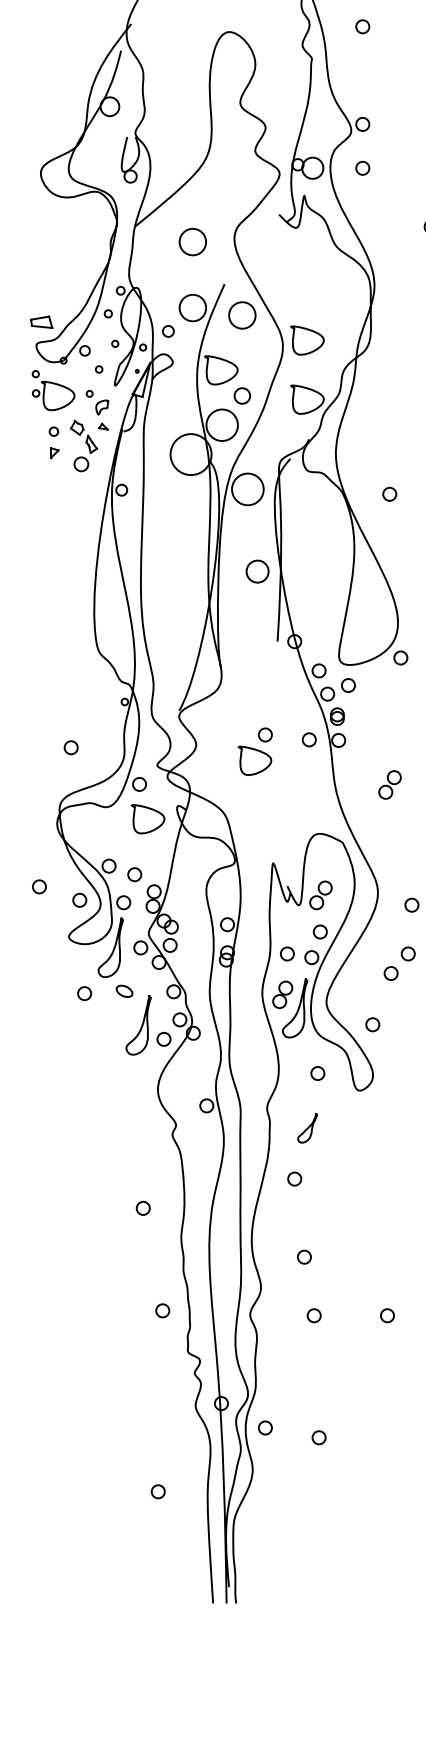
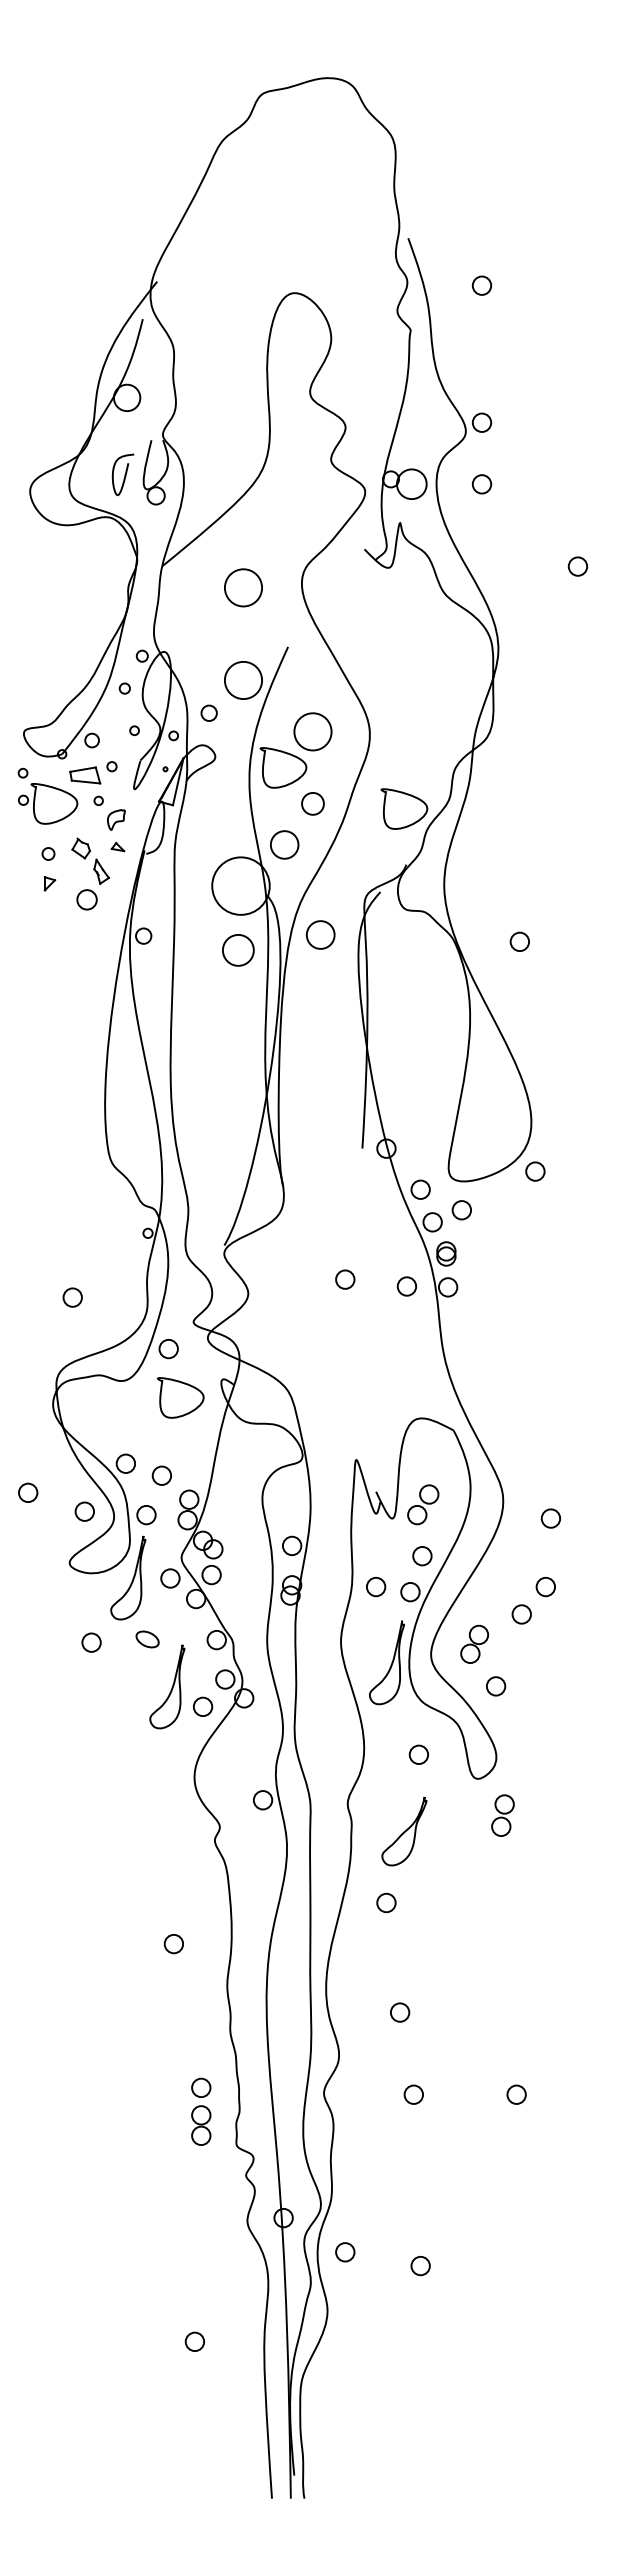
curve: (108, 161) -> (124, 474), added
circle: (242, 315) -> (312, 731), moved
part: (41, 322) -> (85, 775), moved
curve: (309, 330) -> (407, 712), removed
circle: (222, 424) -> (284, 844), size x0.62
circle: (247, 489) -> (320, 934), size x0.62
circle: (257, 571) -> (238, 950), moved
curve: (257, 751) -> (334, 1302), removed
part: (390, 784) -> (520, 1349), removed
part: (282, 994) -> (474, 1643), moved
part: (377, 1116) -> (502, 1815), added
part: (307, 1128) -> (404, 1831), size x1.67
part: (162, 1337) -> (201, 2125), added

